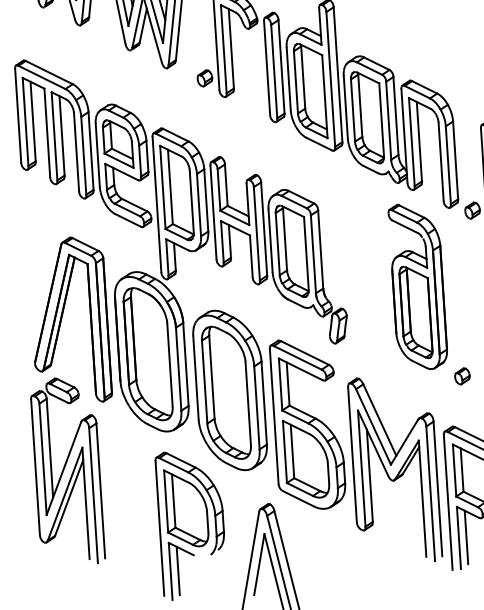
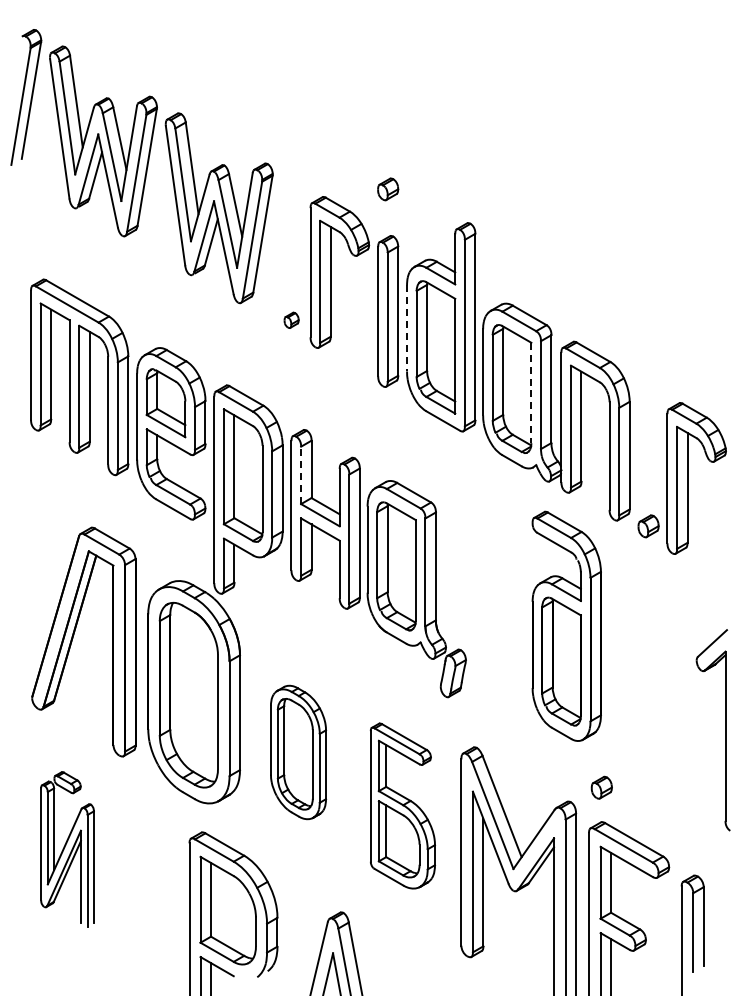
part: (204, 78) -> (291, 320), size x0.7
line: (289, 78) -> (407, 328), solid -> dashed
line: (381, 120) -> (531, 393), solid -> dashed
line: (219, 190) -> (301, 475), solid -> dashed
part: (462, 376) -> (601, 787), moved
part: (230, 390) -> (298, 752), size x0.6
part: (307, 423) -> (402, 805), size x0.7
part: (67, 471) -> (67, 849), size x0.6

